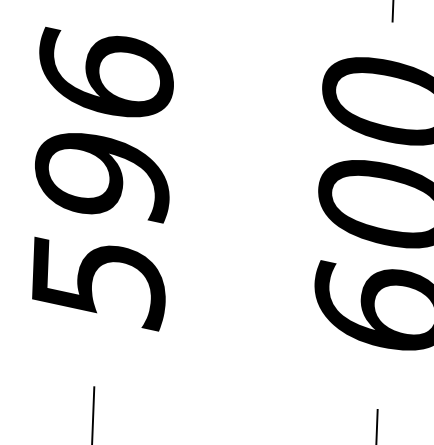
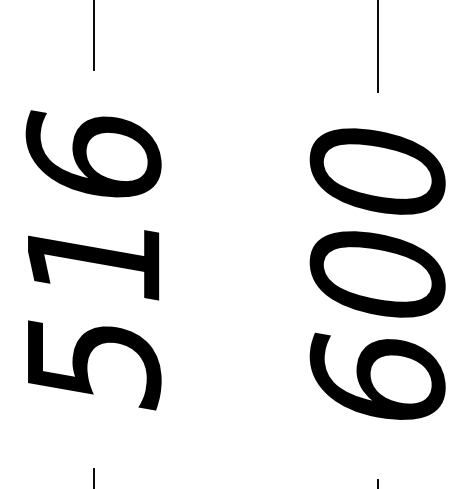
text: (102, 177) -> (93, 258), 596 -> 516

